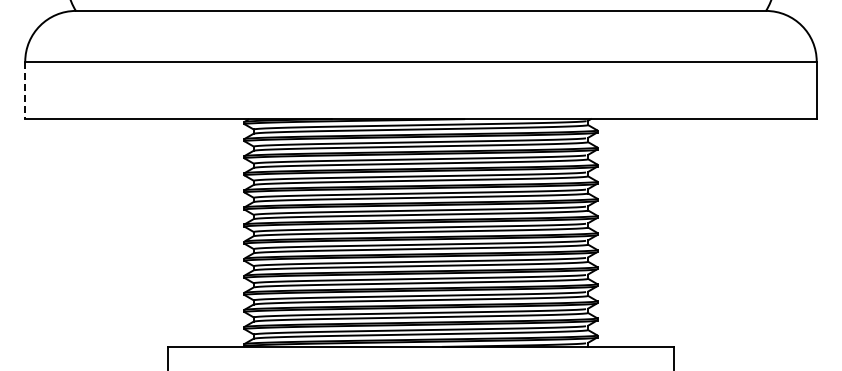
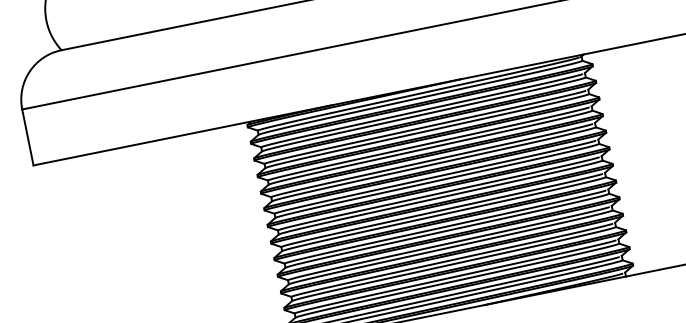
line: (25, 90) -> (28, 137), dashed -> solid

